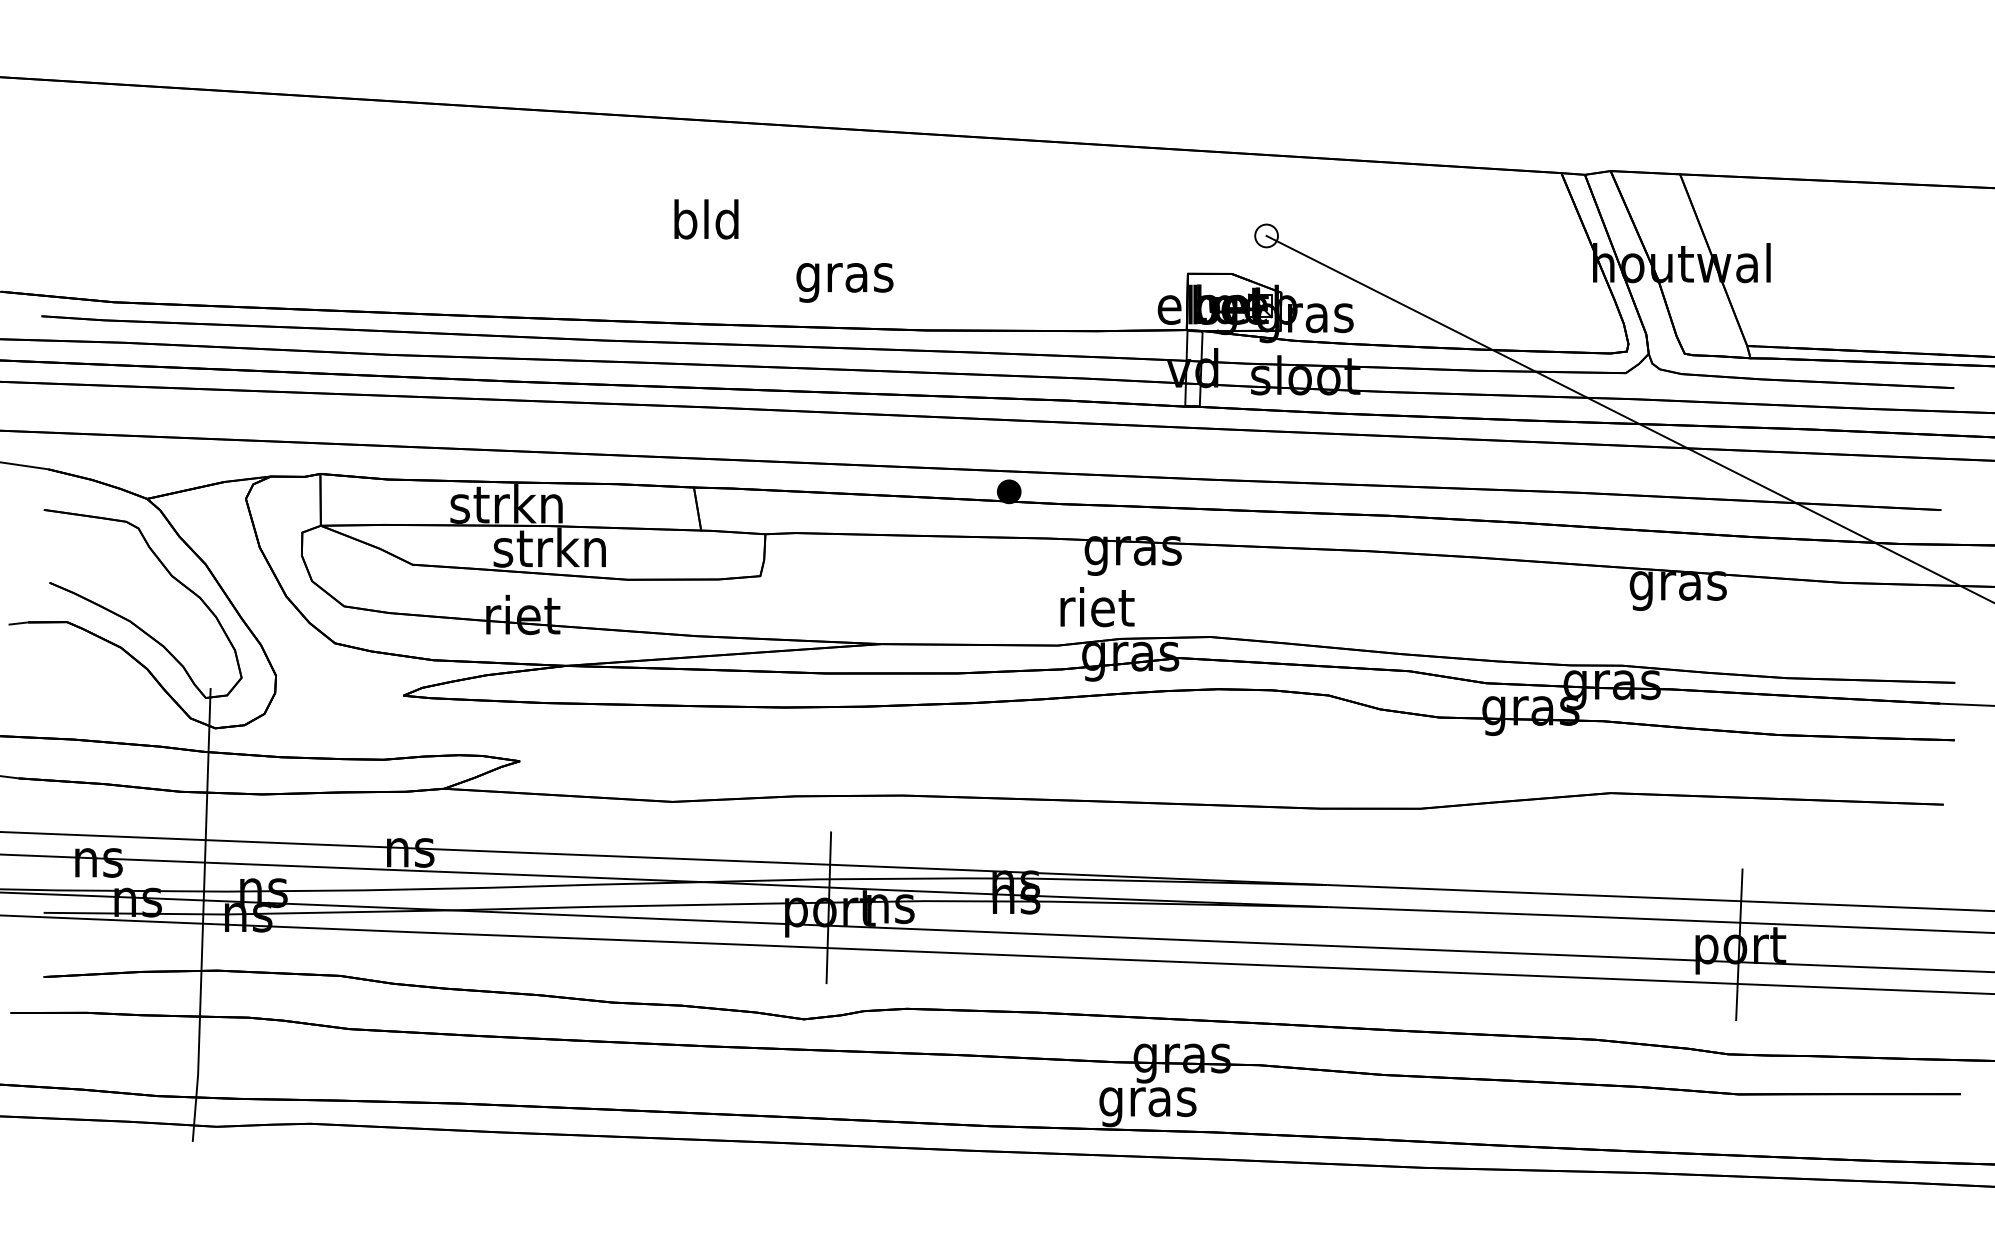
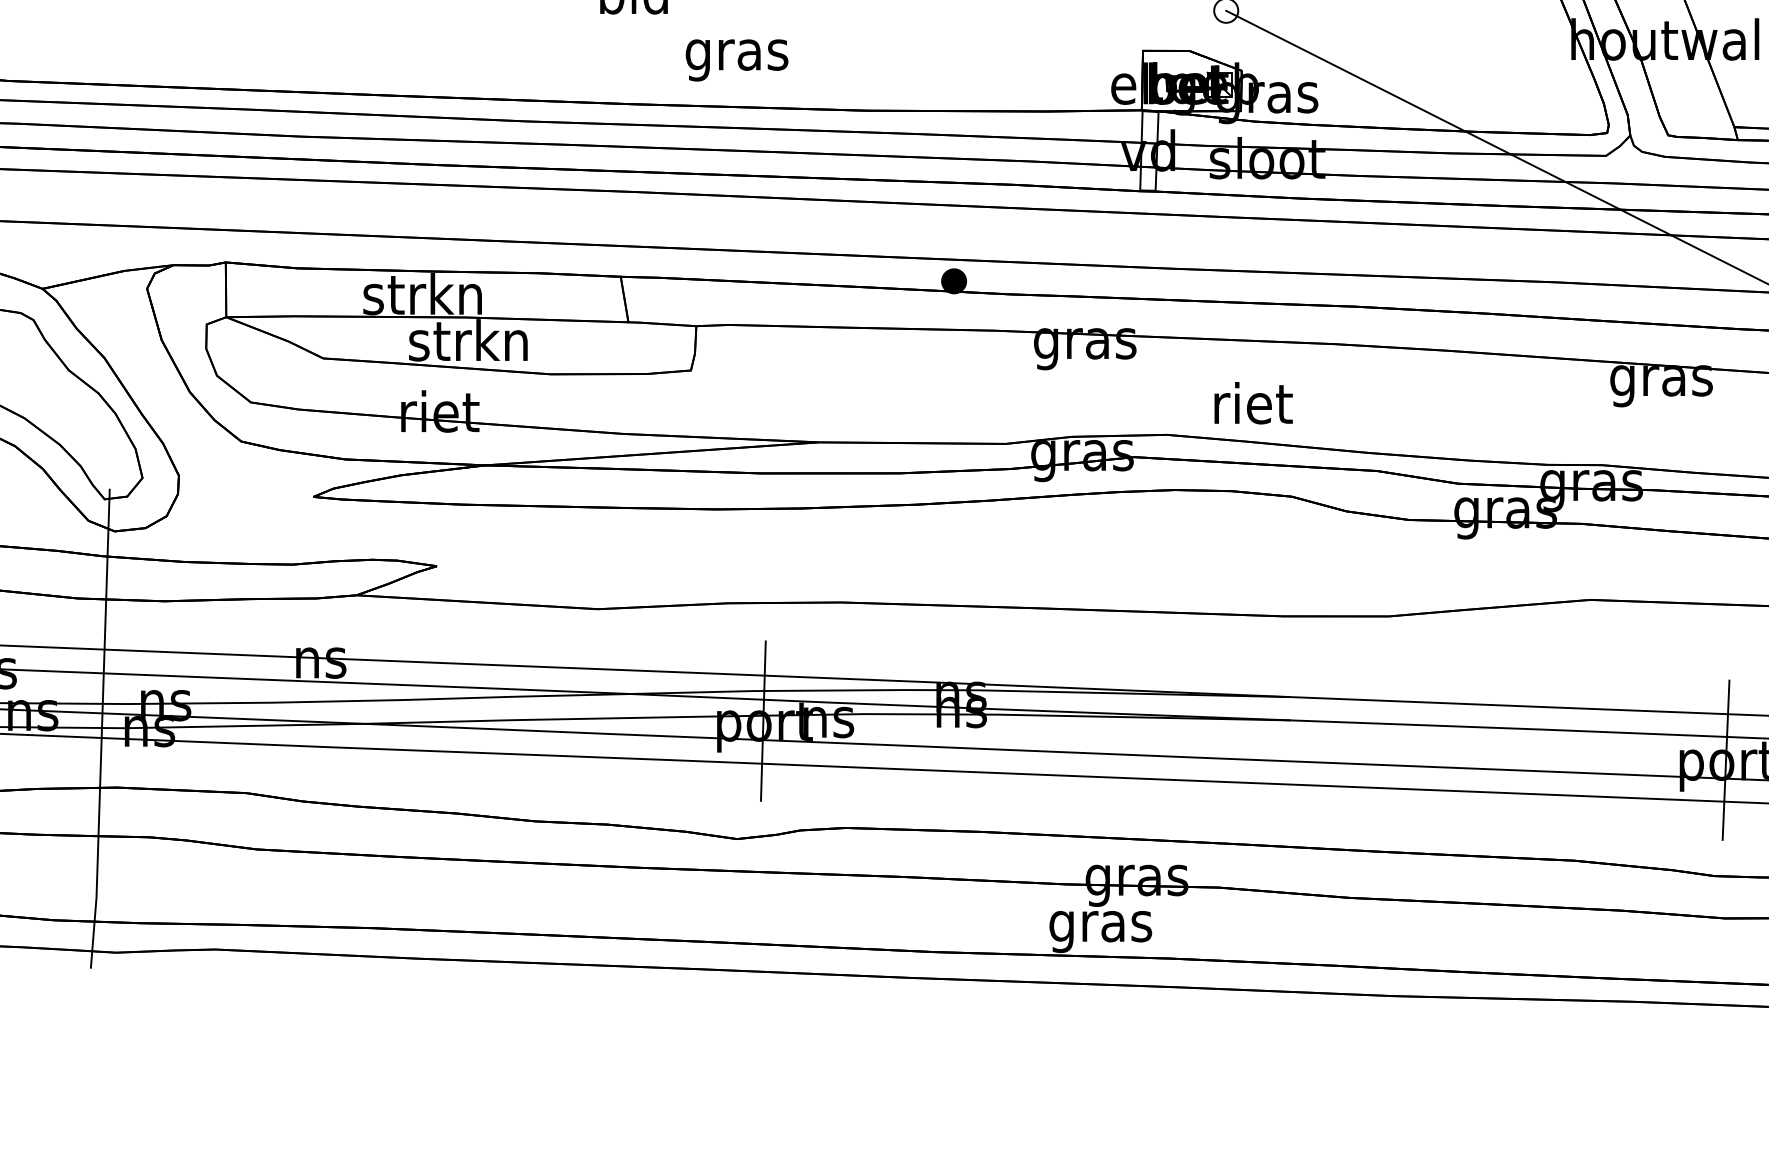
text: (844, 282) -> (736, 60), moved
text: (1097, 607) -> (1253, 403), moved

